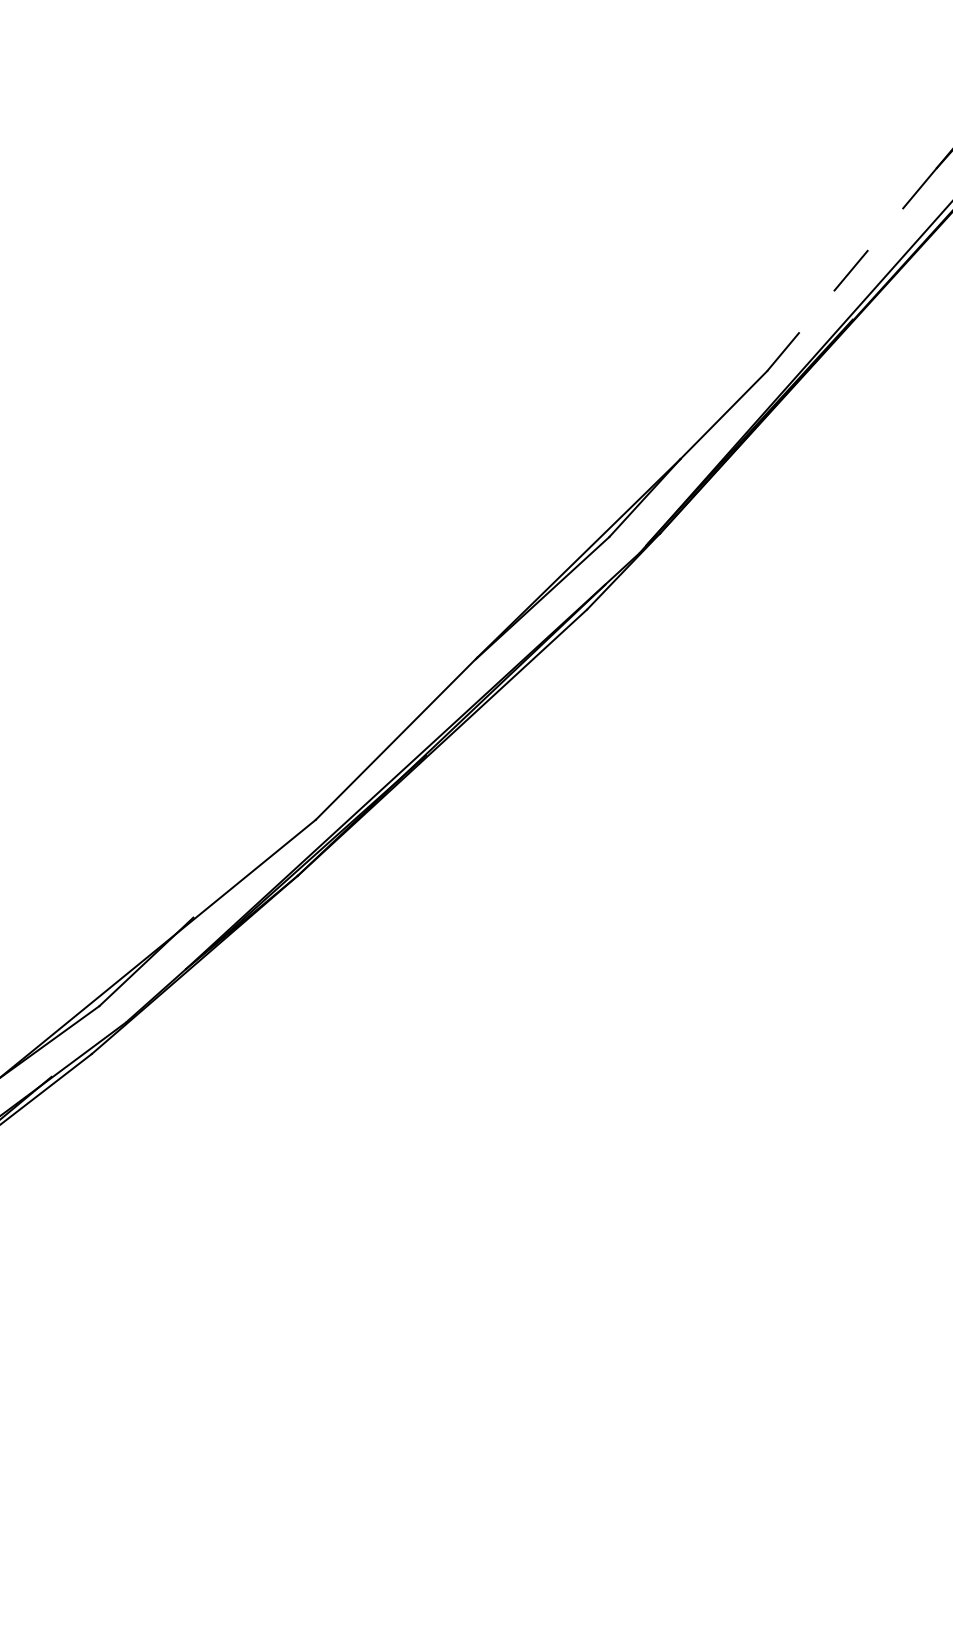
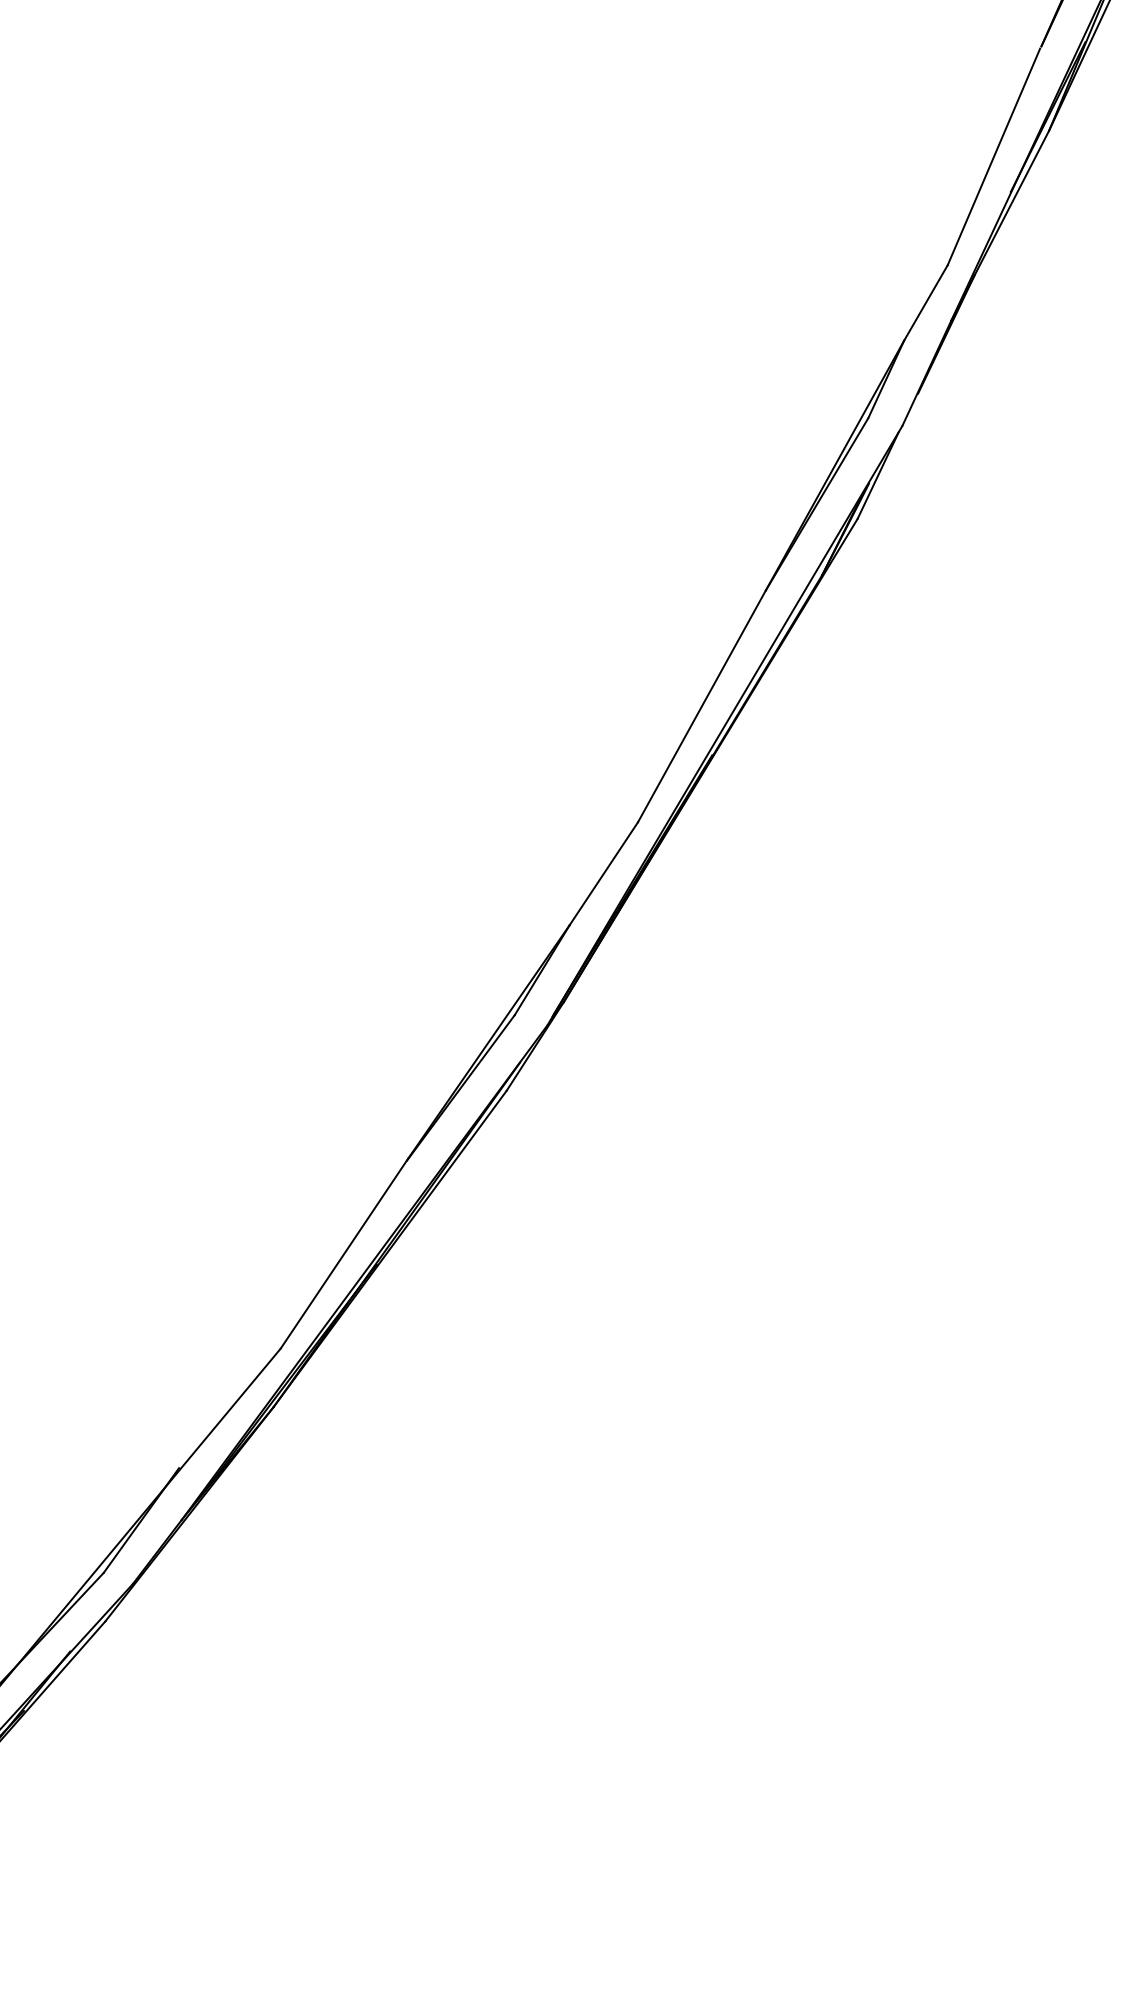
line: (851, 269) -> (701, 706), dashed -> solid

